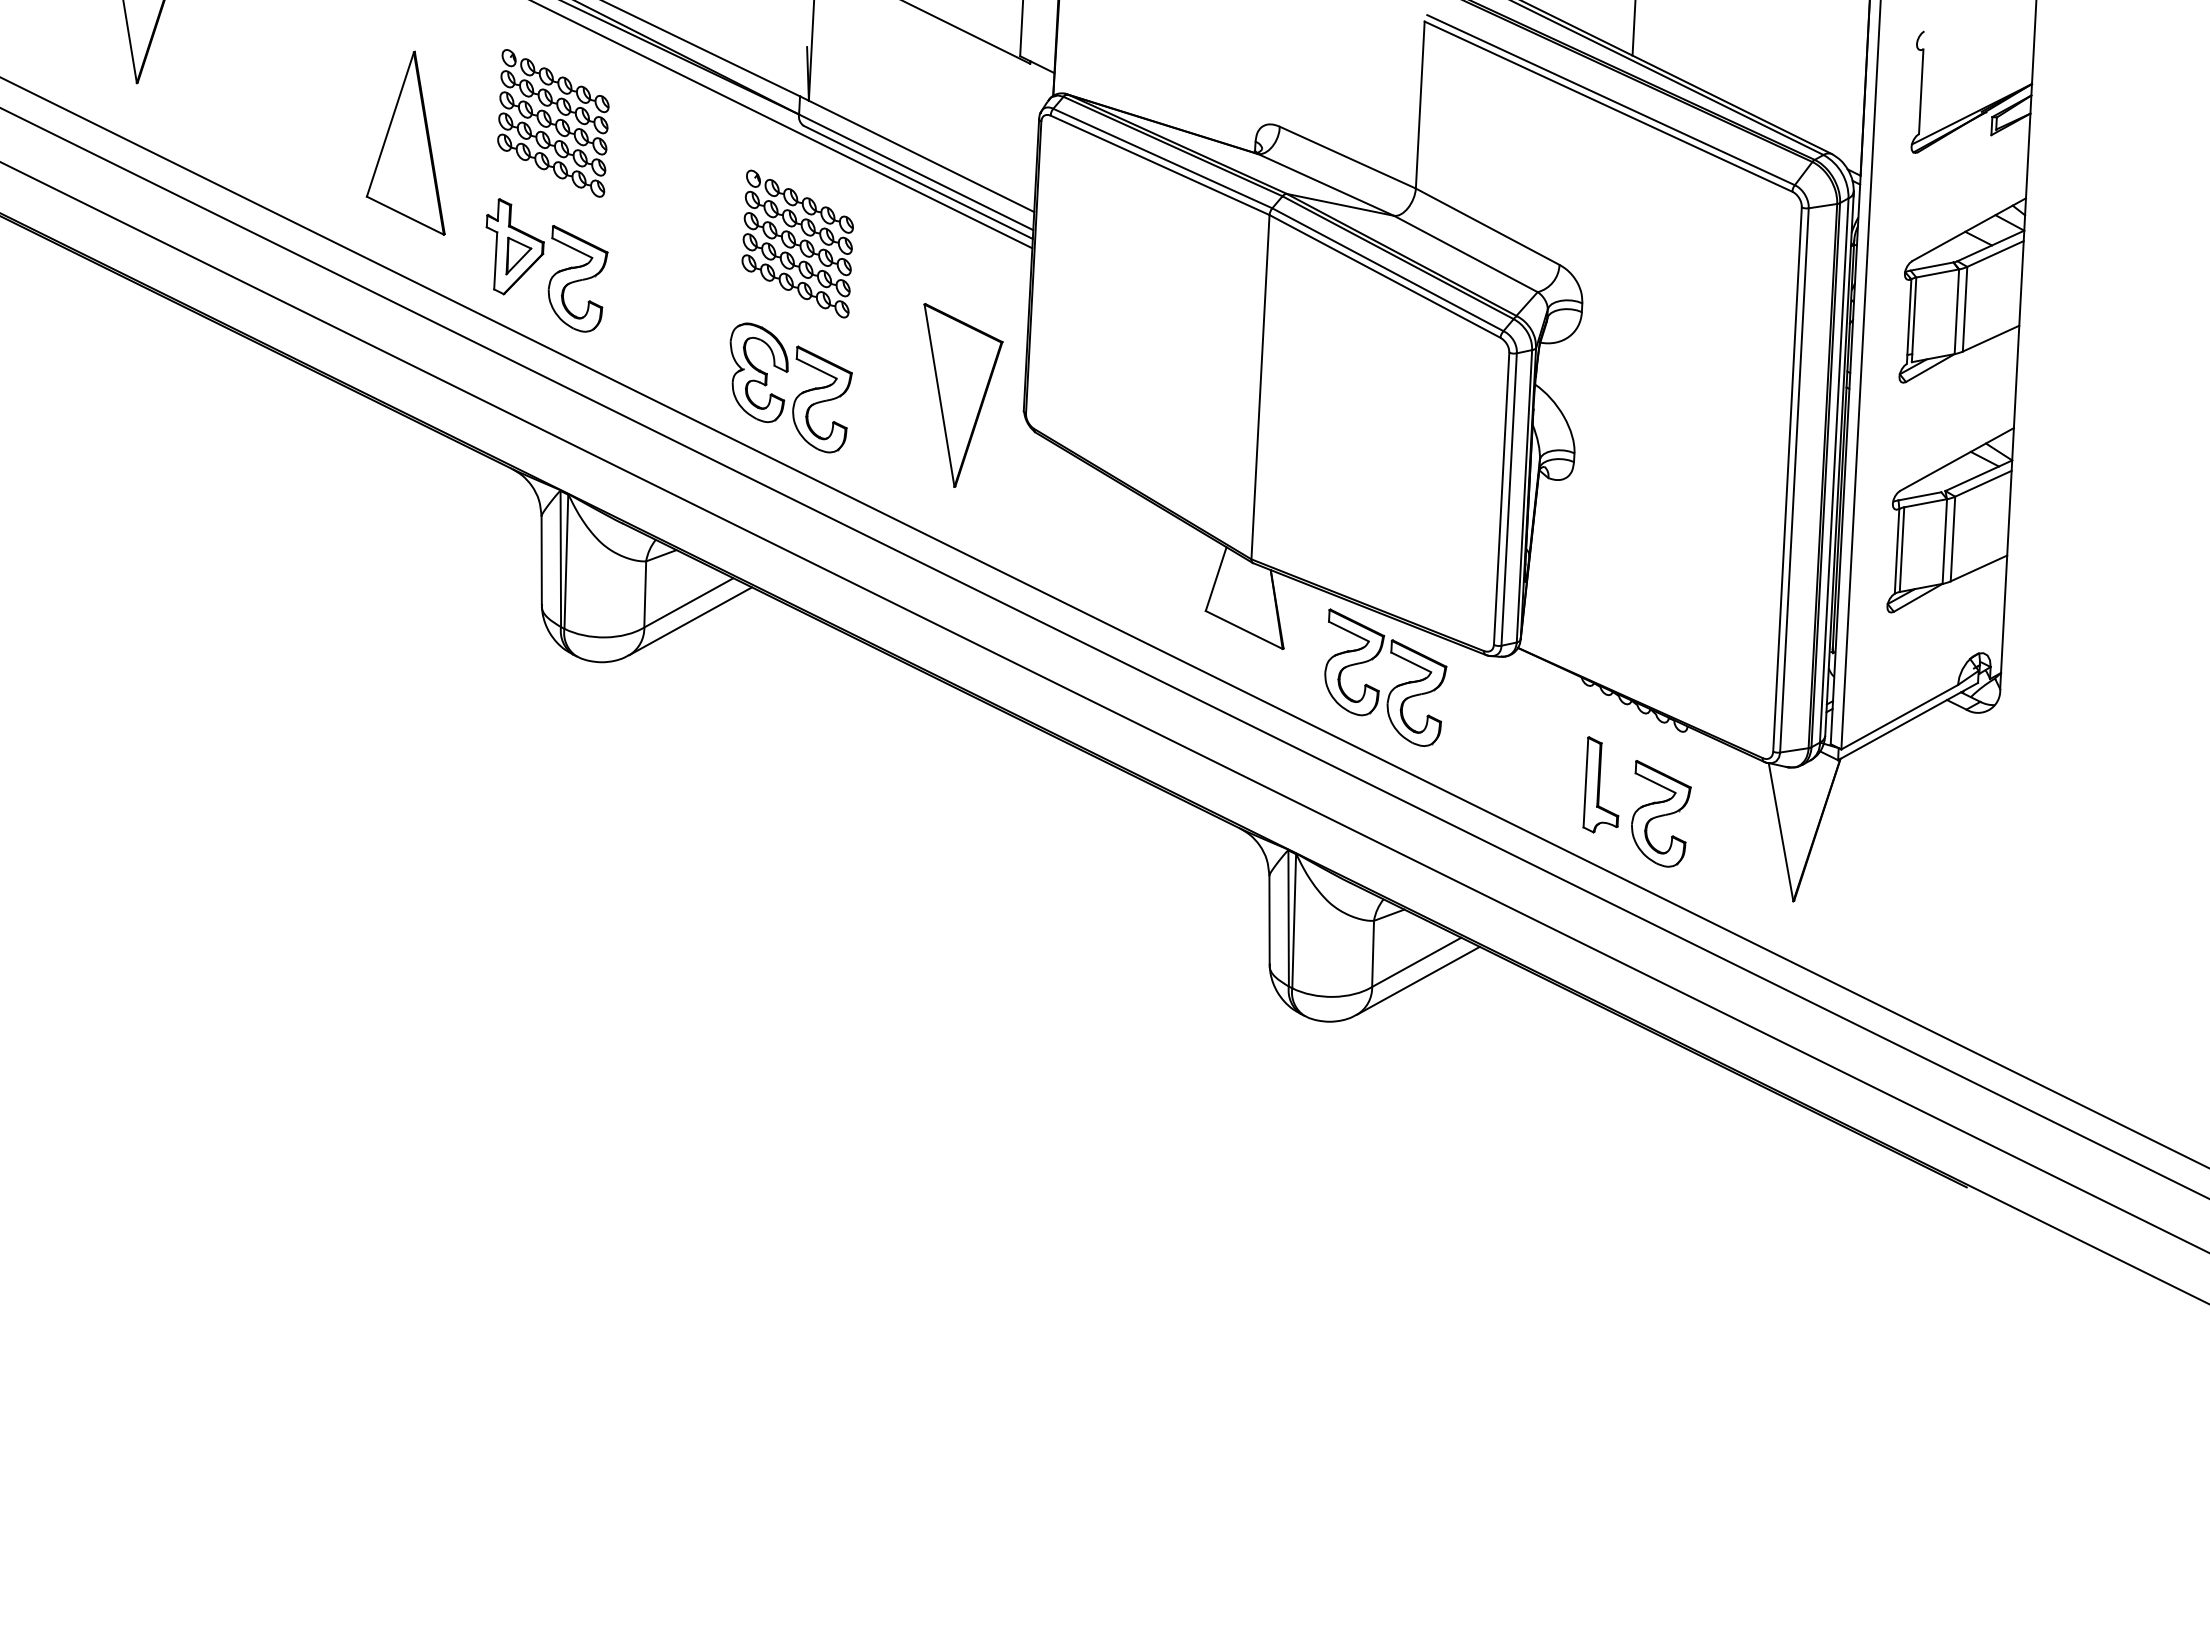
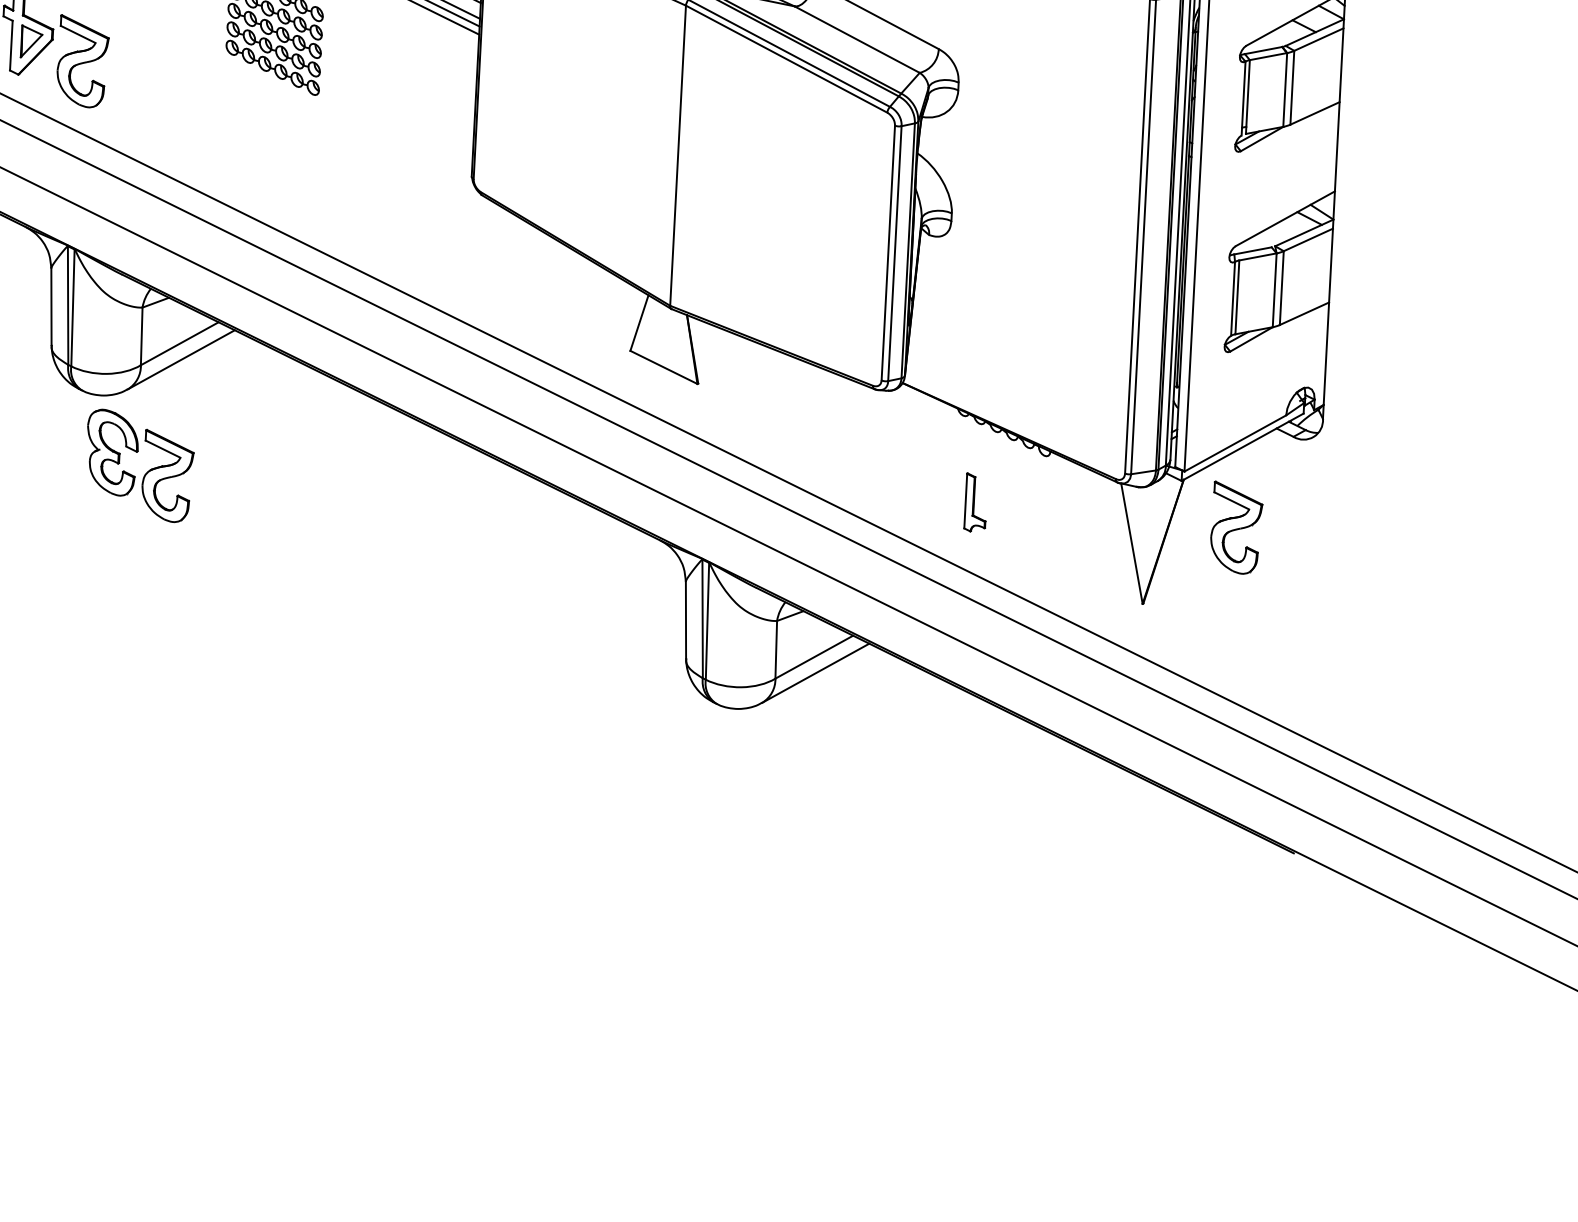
part: (798, 394) -> (147, 471), moved
part: (963, 395) -> (419, 162), removed
part: (1393, 687) -> (794, 417), removed
part: (1600, 784) -> (974, 502), size x0.7
part: (1661, 813) -> (1236, 527), moved

